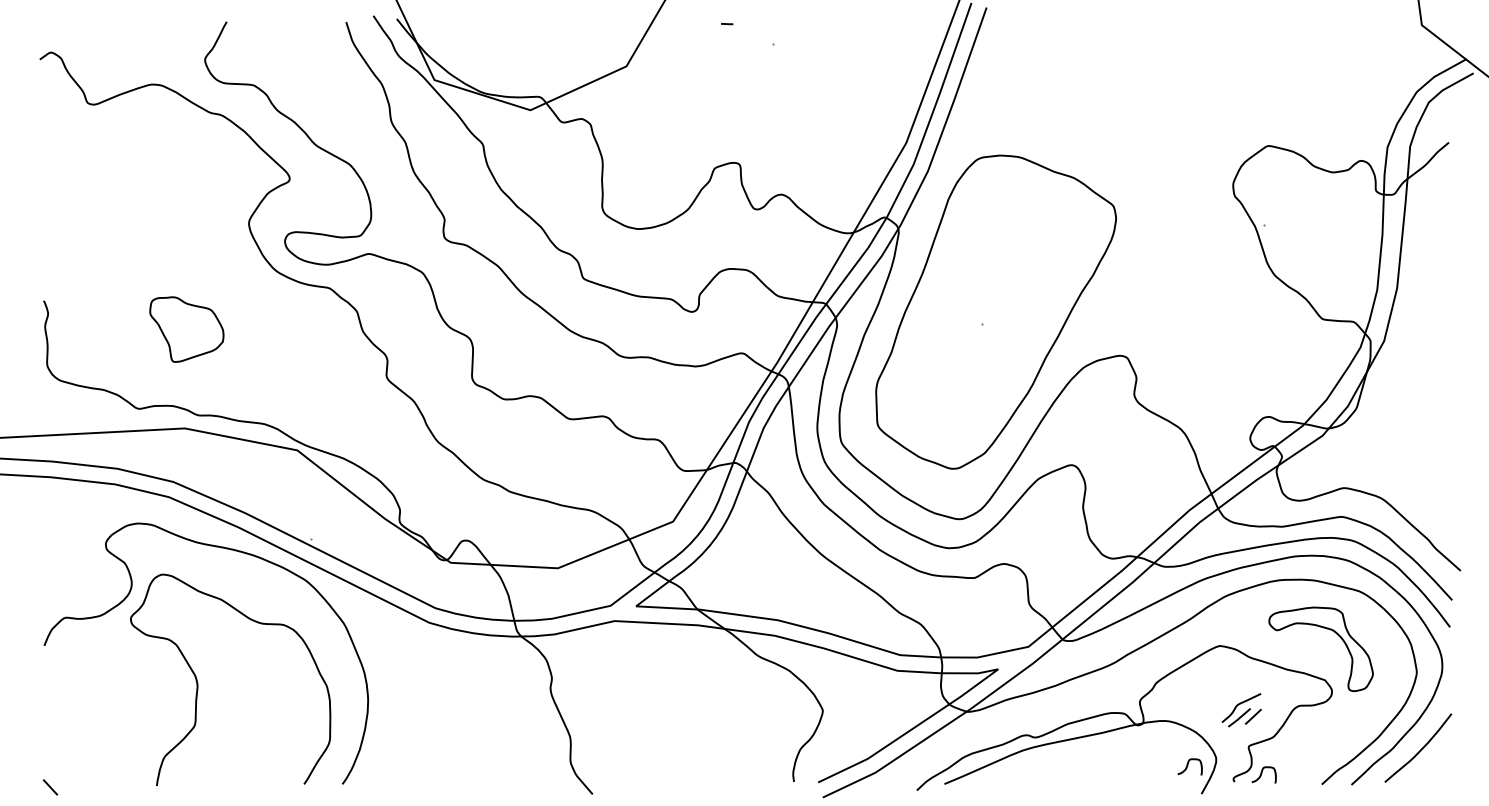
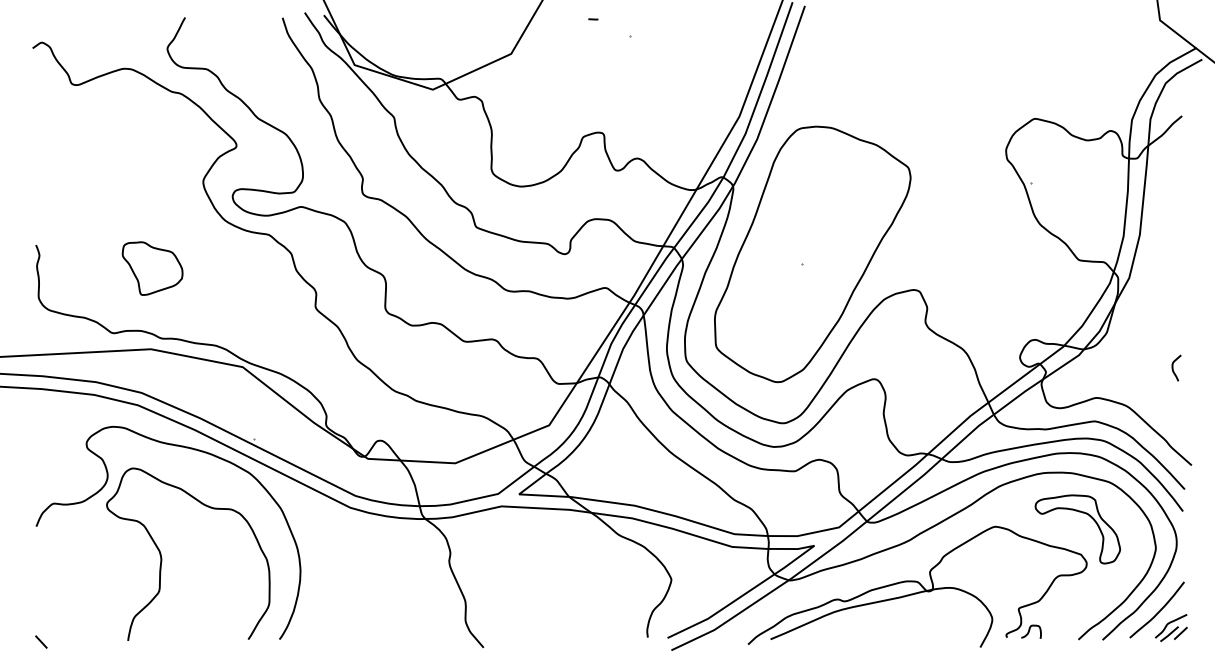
curve: (1438, 451) -> (1173, 368), added
part: (1241, 710) -> (1171, 628), moved
curve: (1188, 765) -> (969, 624), removed

